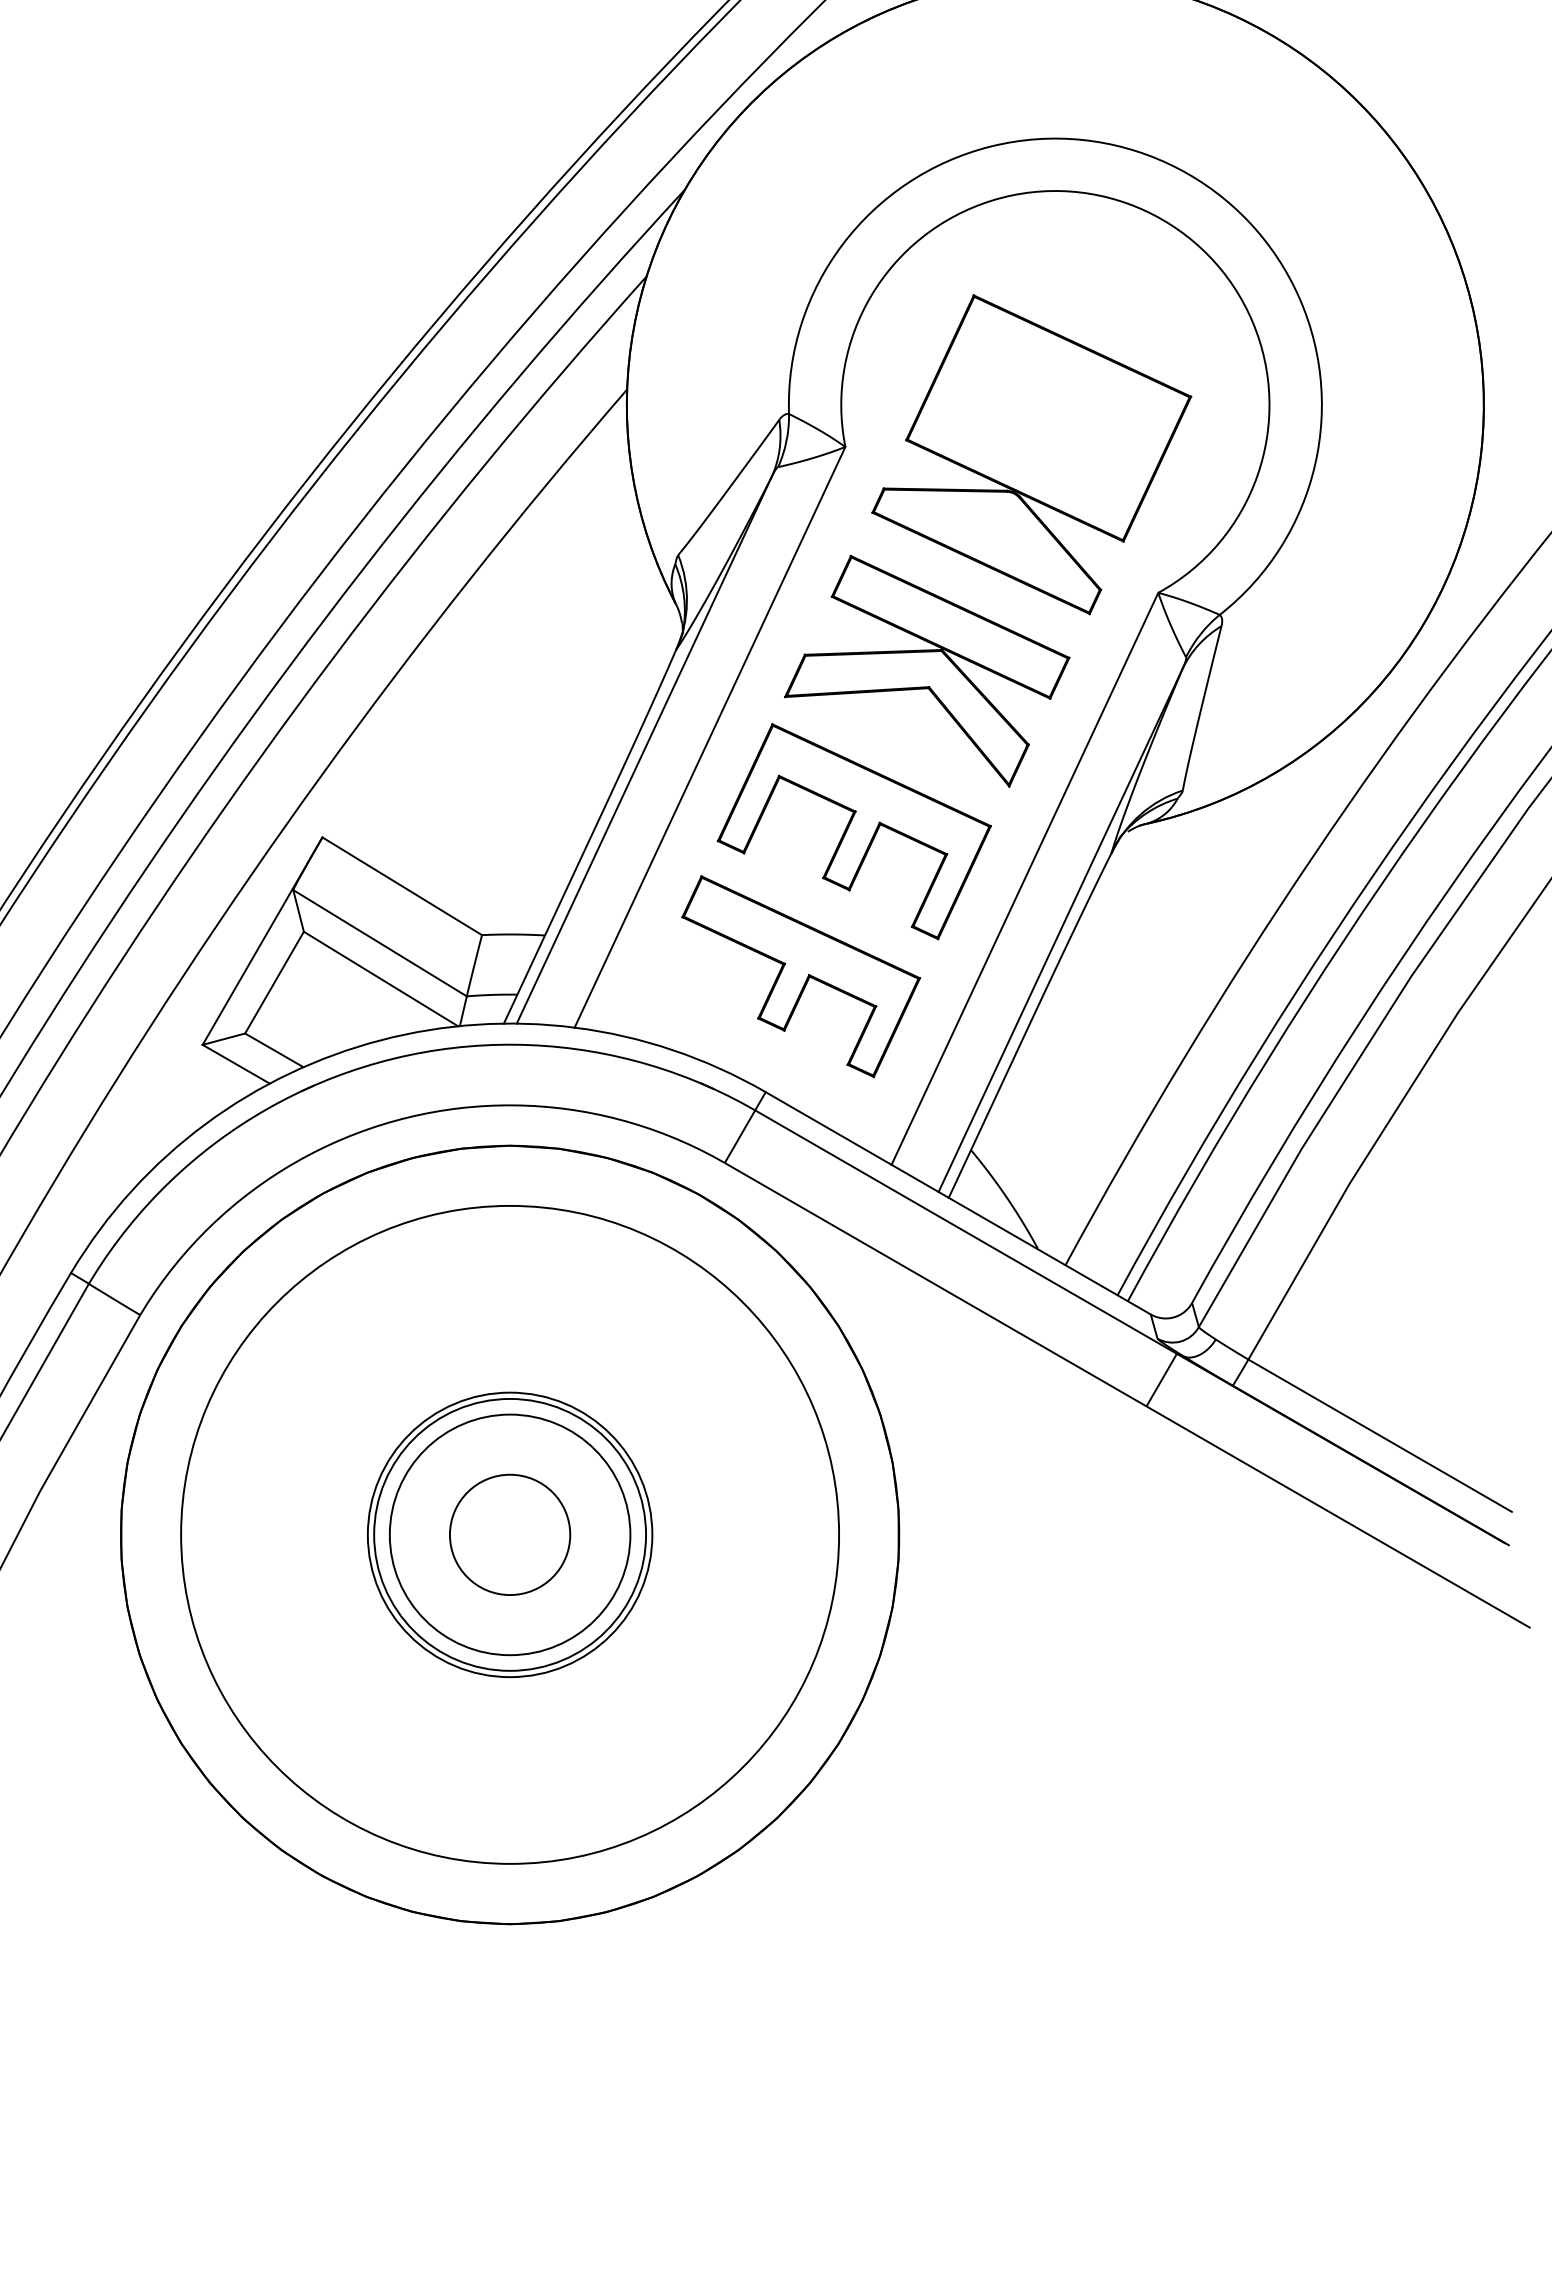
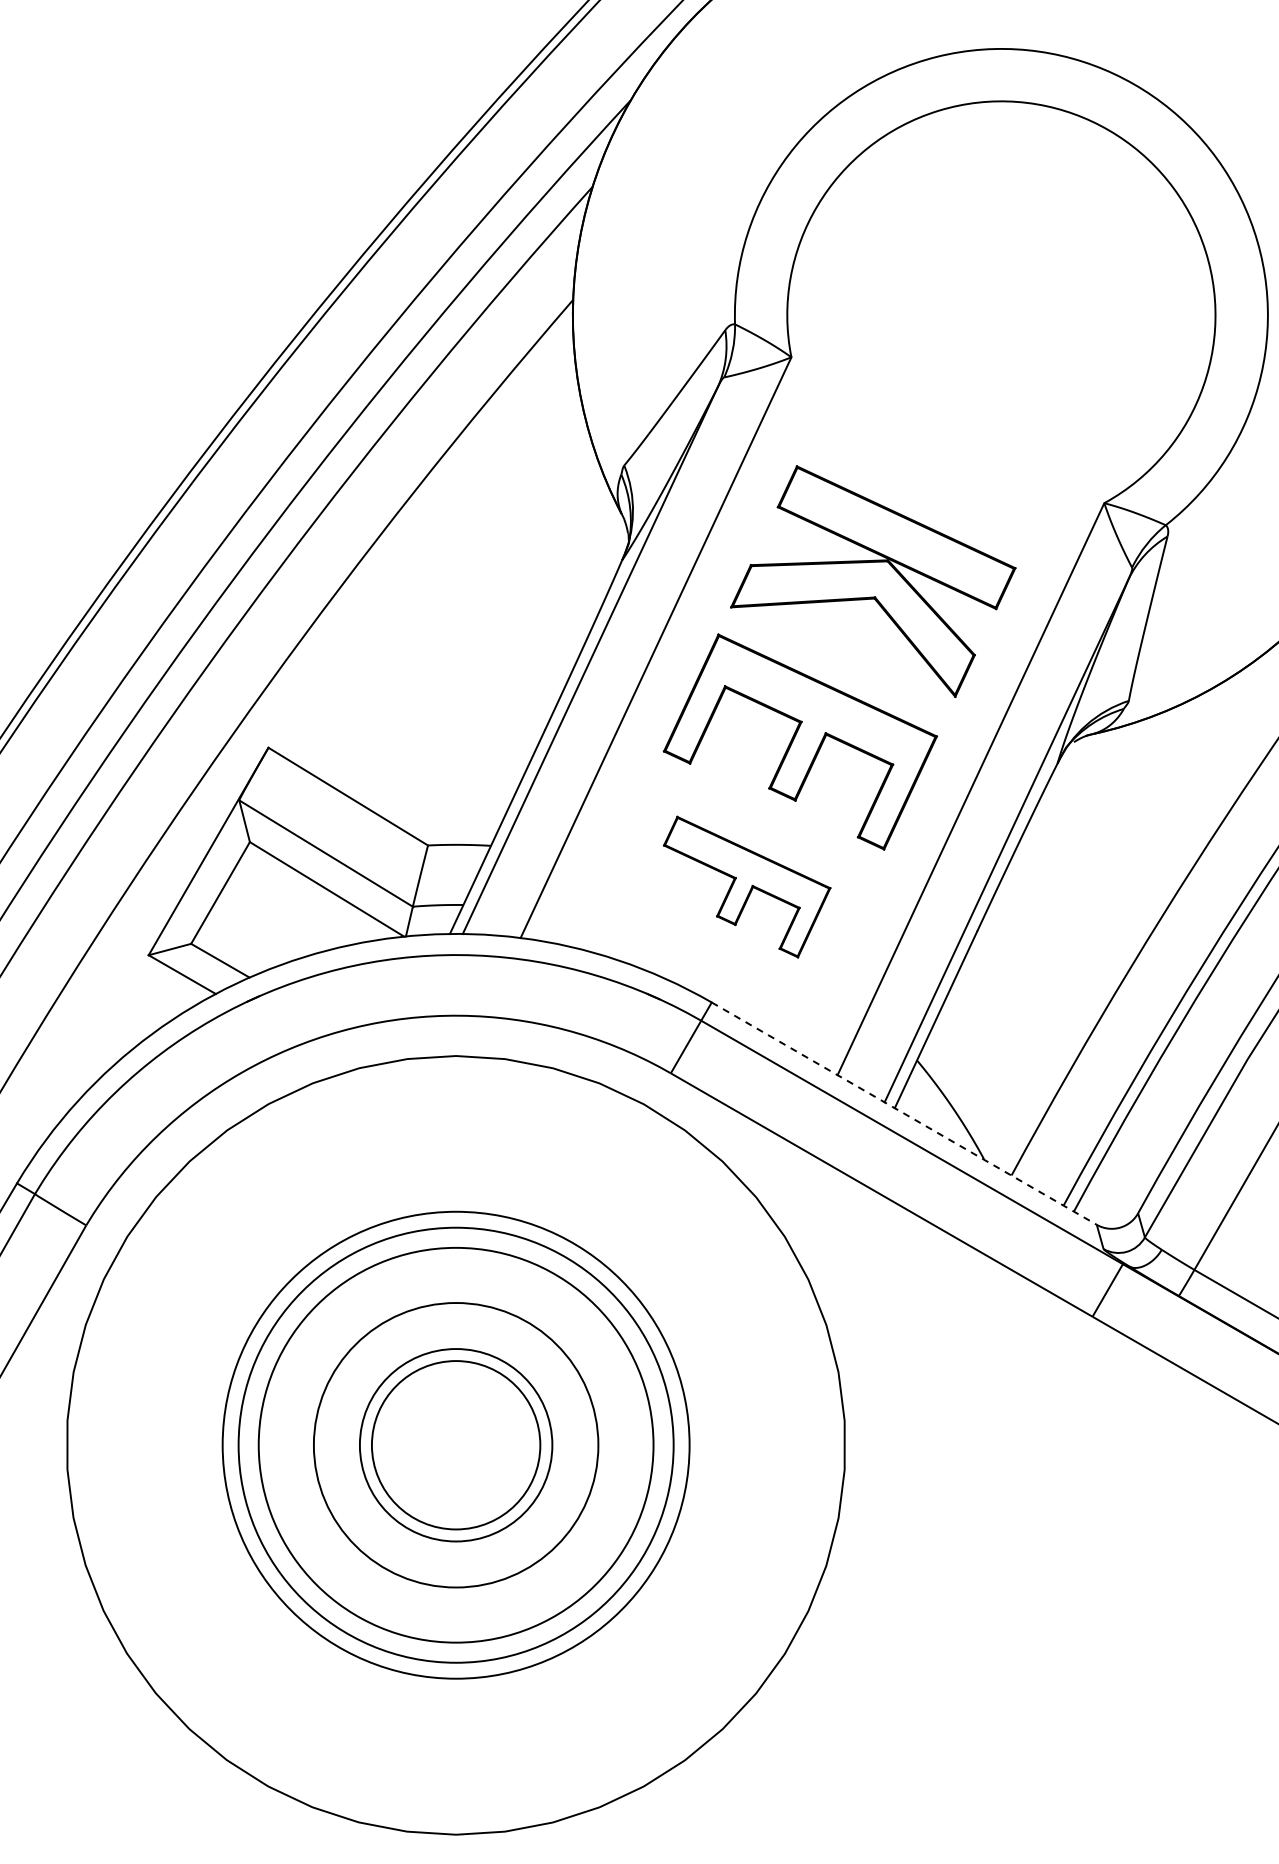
part: (1031, 454) -> (977, 364), removed
part: (800, 976) -> (746, 886), size x0.7
line: (958, 1203) -> (904, 1113), solid -> dashed
circle: (509, 1534) -> (455, 1444), size x0.7
circle: (509, 1534) -> (455, 1444), size x1.6
circle: (510, 1534) -> (456, 1444), size x0.6
circle: (510, 1534) -> (456, 1444), size x0.6
circle: (510, 1534) -> (456, 1444), size x1.6

